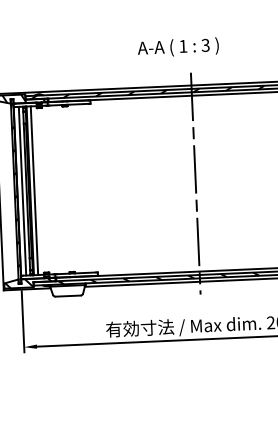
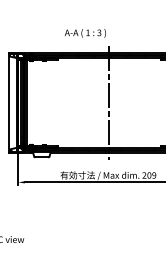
text: (178, 47) -> (85, 33), moved

